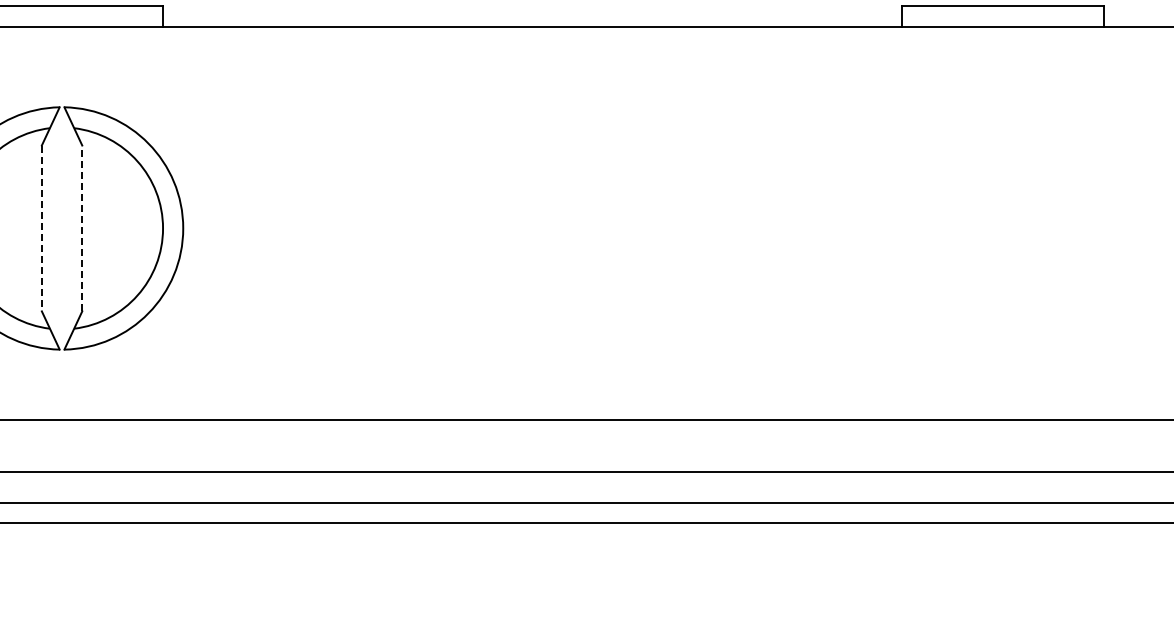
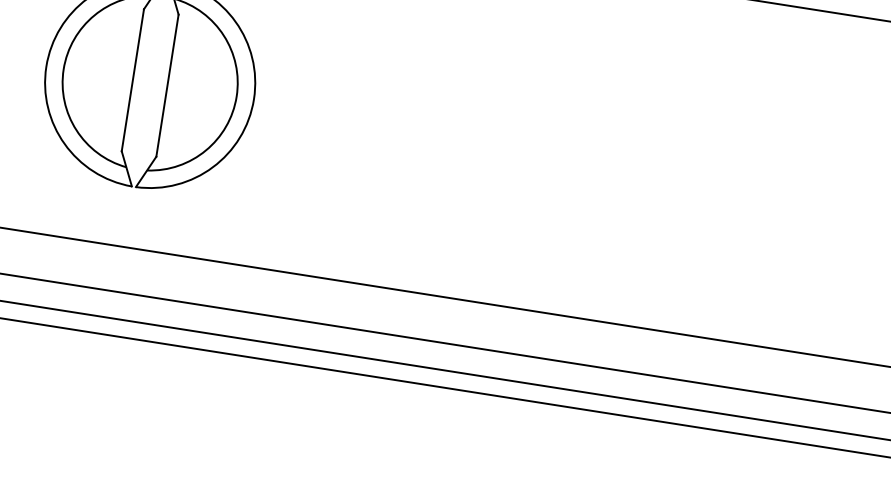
line: (41, 228) -> (132, 80), dashed -> solid
line: (82, 228) -> (167, 85), dashed -> solid

